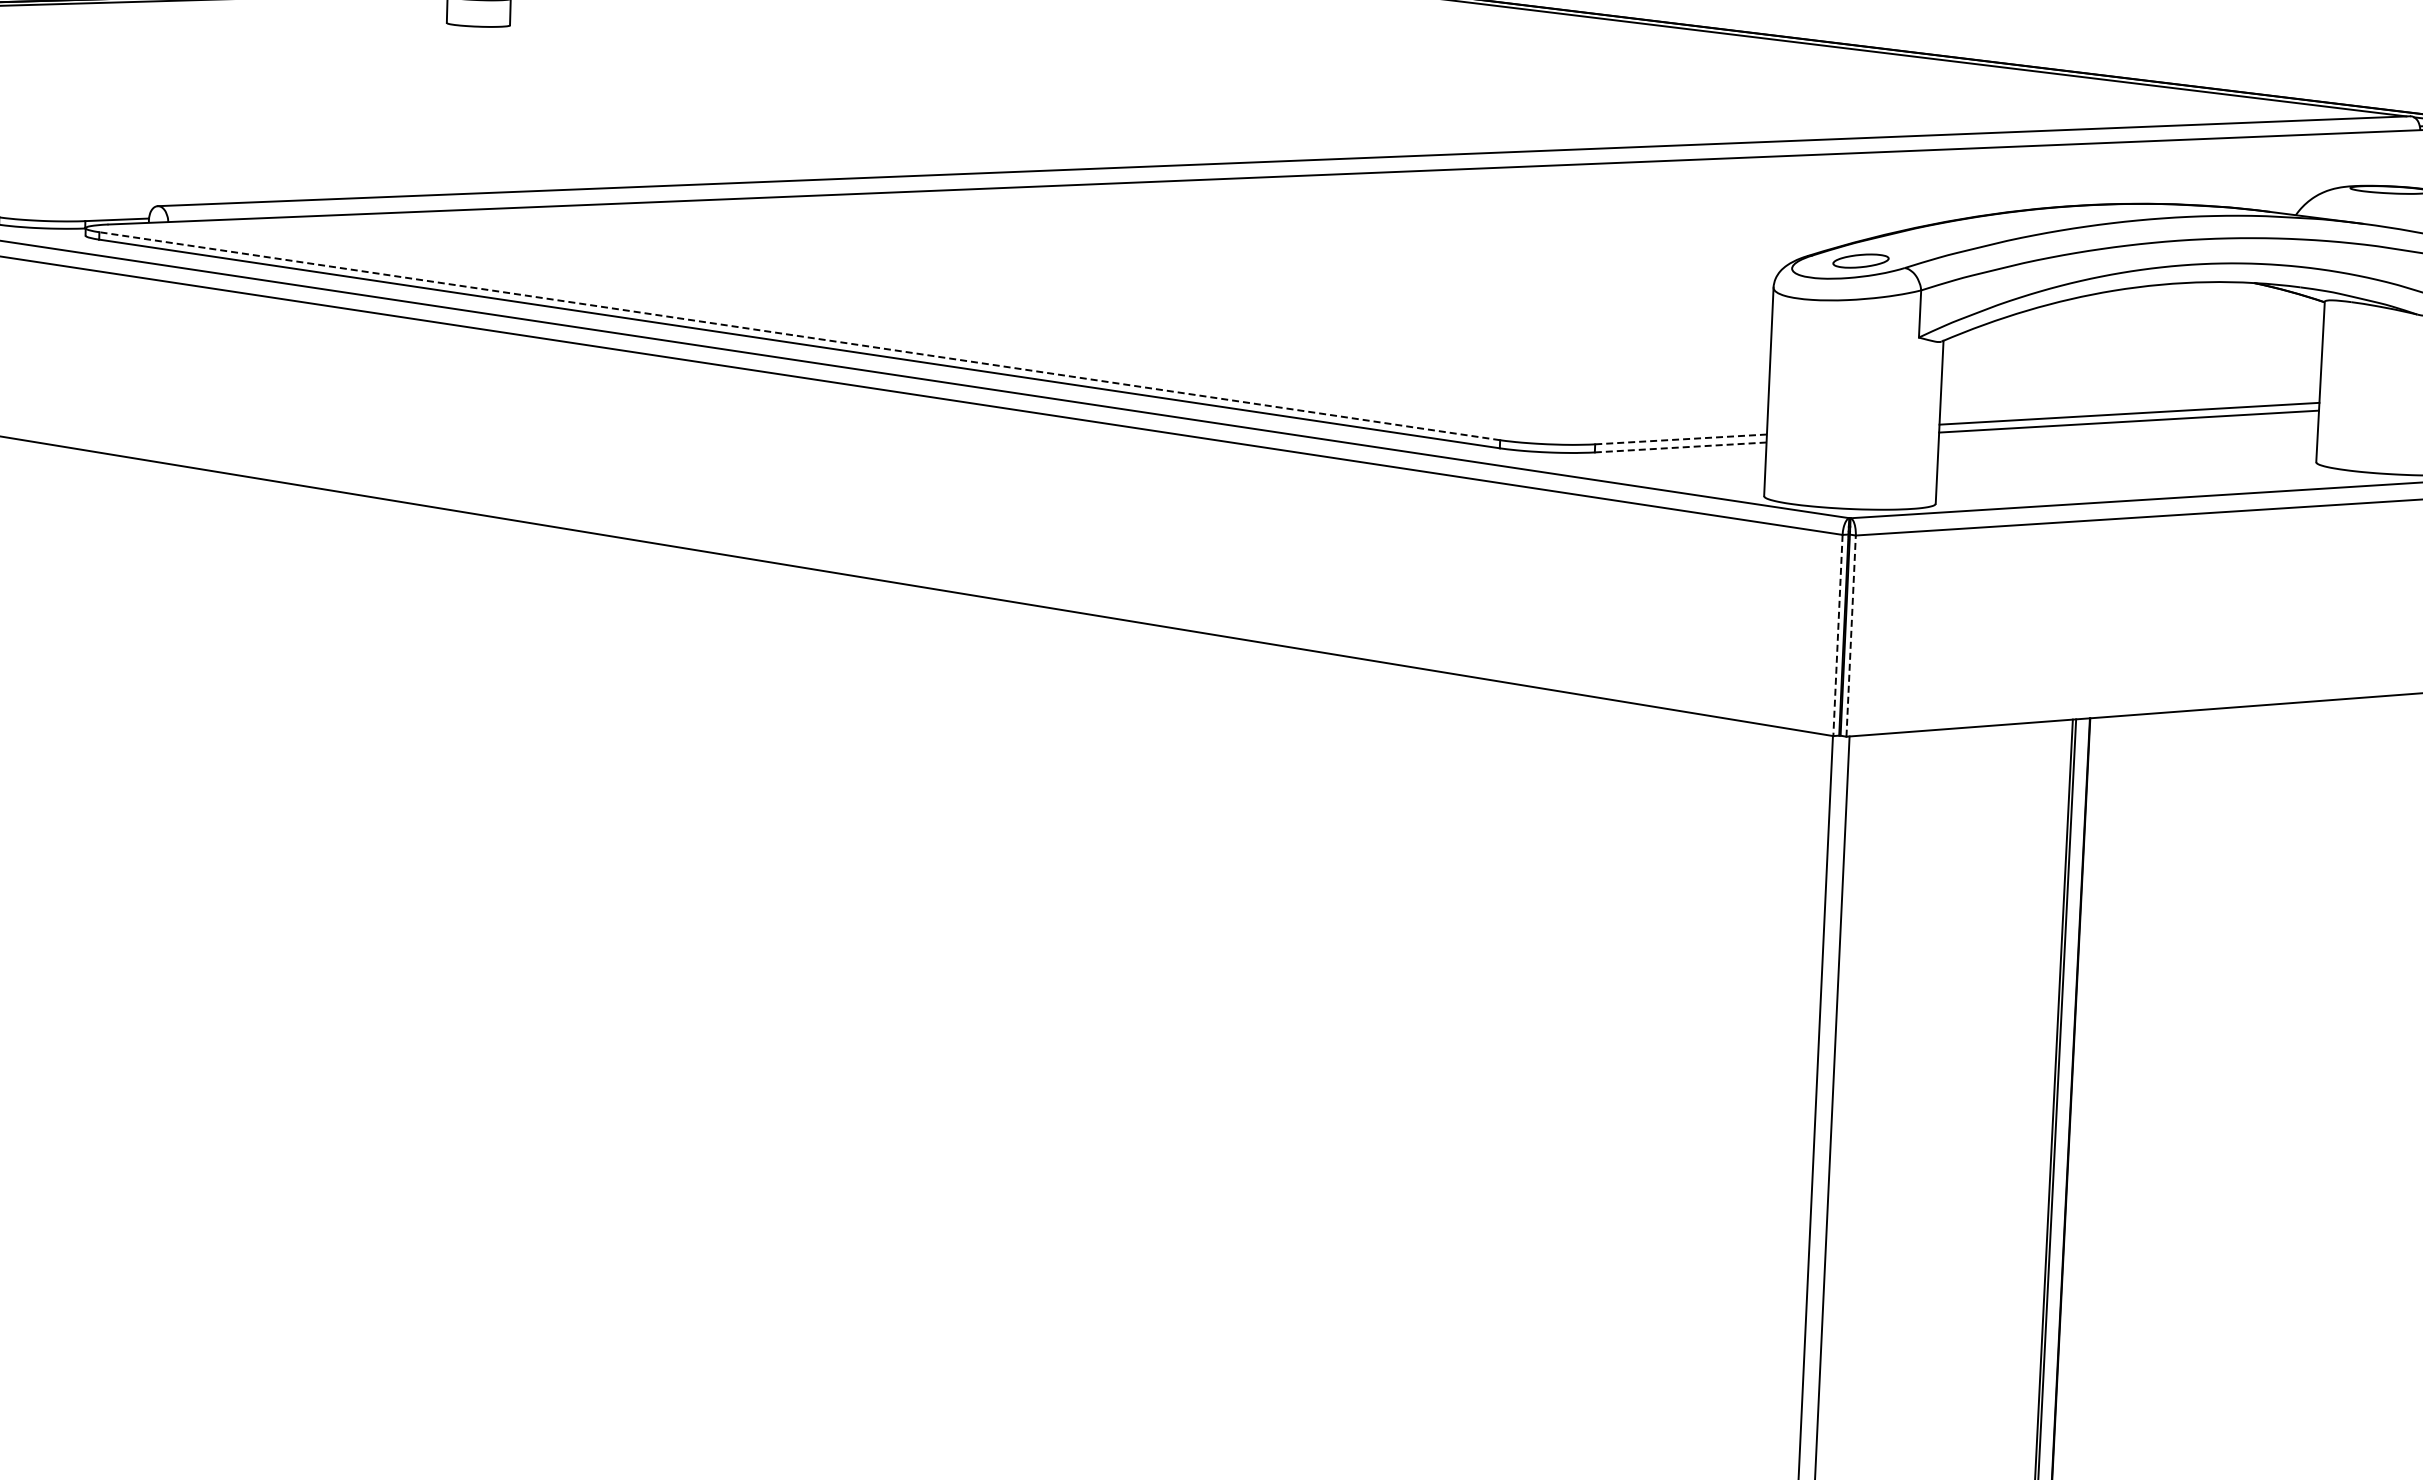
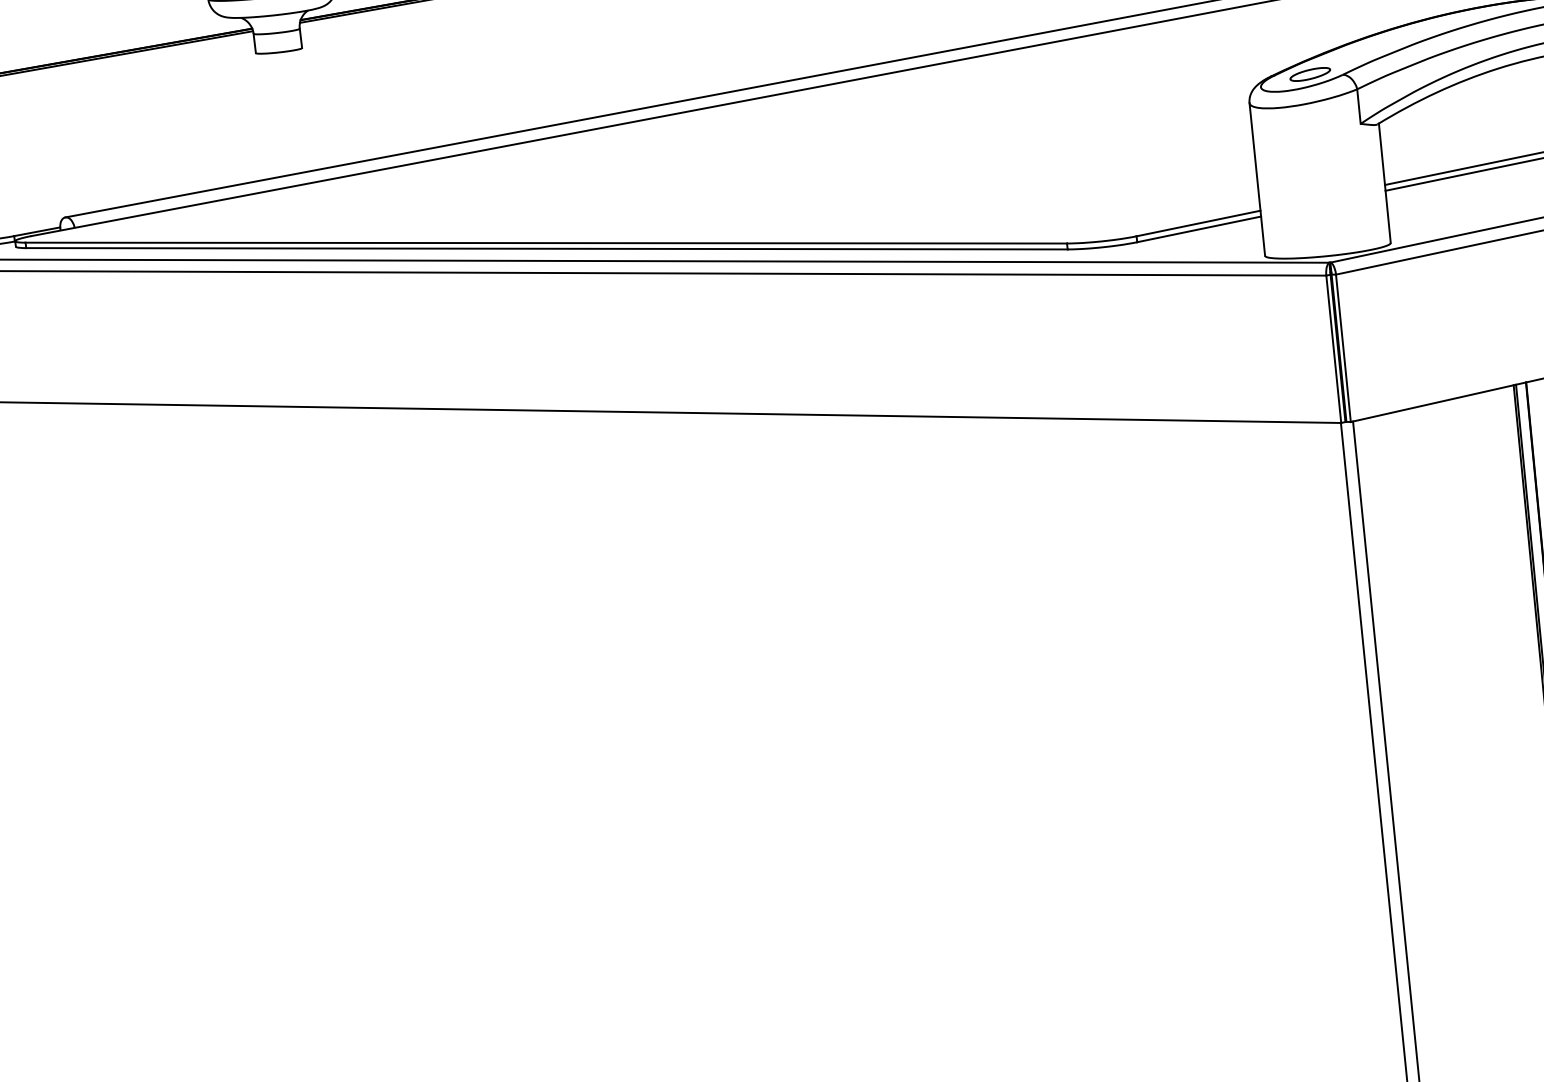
line: (799, 336) -> (546, 243), dashed -> solid
line: (1680, 439) -> (1198, 223), dashed -> solid
line: (1681, 447) -> (1199, 229), dashed -> solid
line: (1837, 635) -> (1333, 349), dashed -> solid
line: (1851, 636) -> (1343, 348), dashed -> solid

